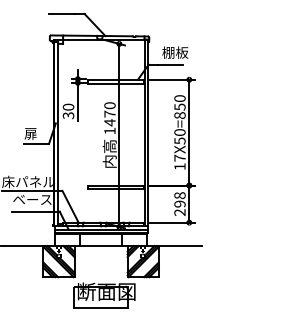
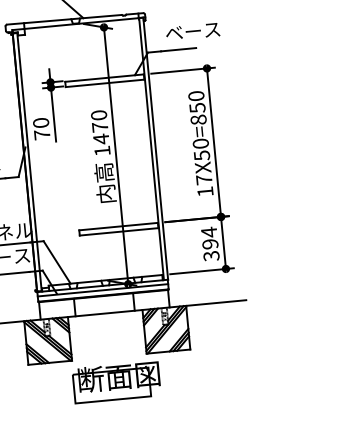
text: (181, 52) -> (192, 31), 棚板 -> ベース
text: (68, 115) -> (42, 134), 30 -> 70
text: (179, 204) -> (209, 244), 298 -> 394

